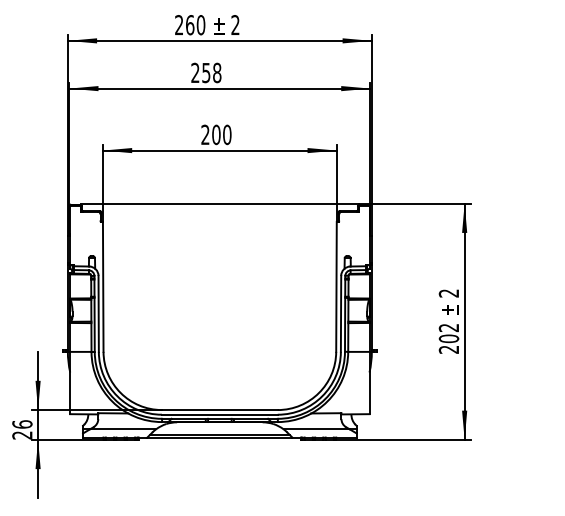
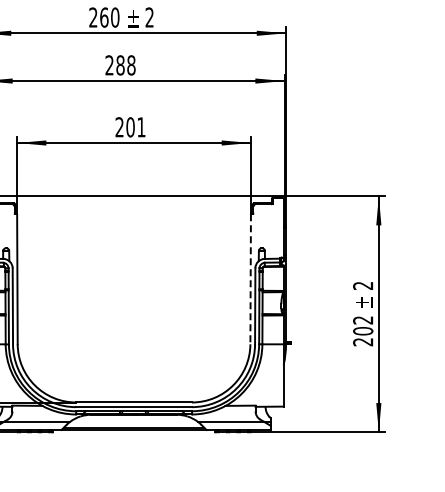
text: (206, 72) -> (120, 64), 258 -> 288
text: (227, 134) -> (141, 126), 200 -> 201
line: (336, 287) -> (250, 279), solid -> dashed

